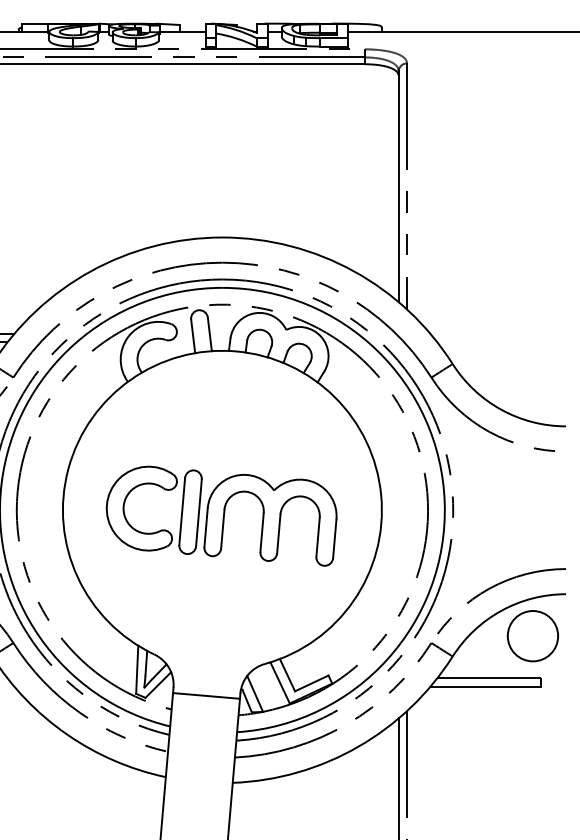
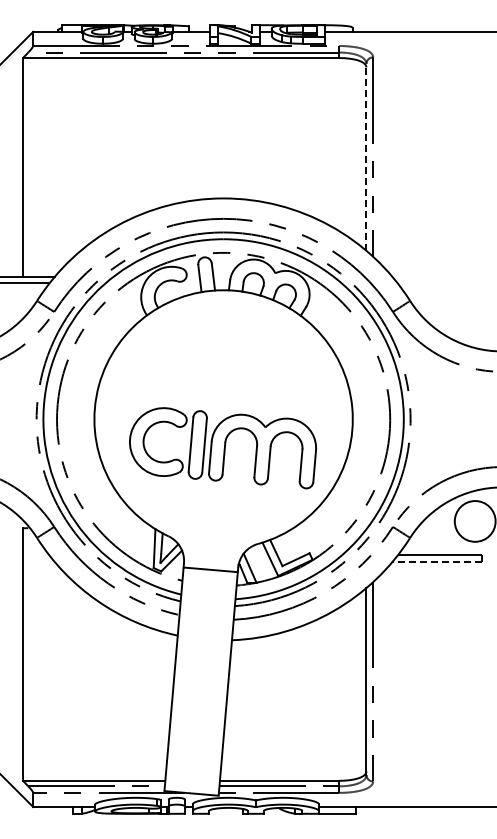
line: (398, 186) -> (366, 157), solid -> dashed
part: (221, 516) -> (222, 448), moved
line: (486, 686) -> (437, 562), solid -> dashed

